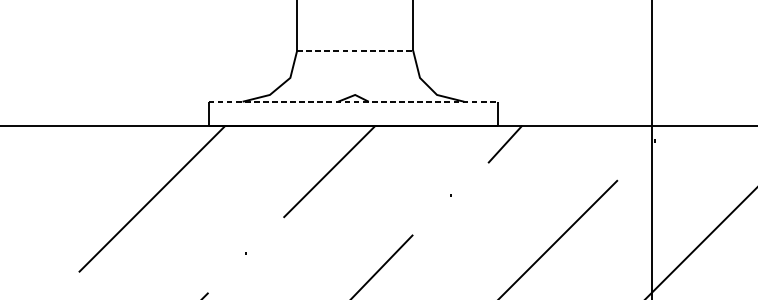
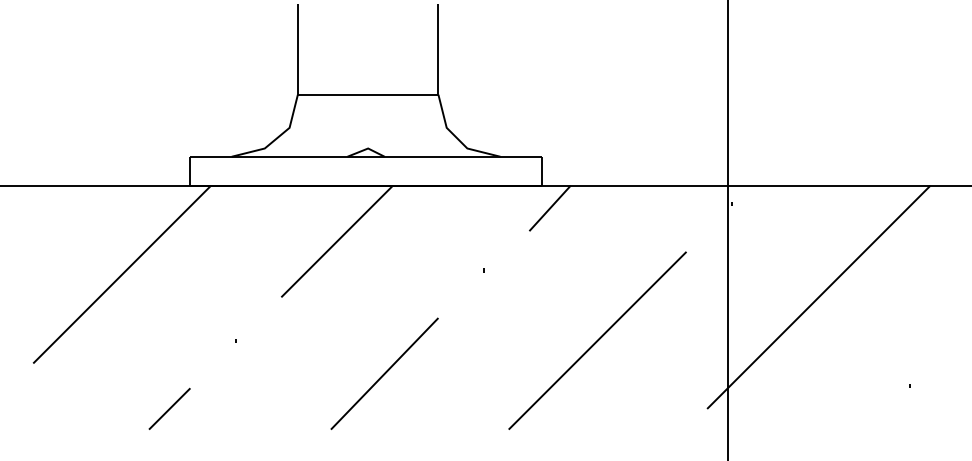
line: (355, 50) -> (368, 94), dashed -> solid
line: (353, 101) -> (366, 156), dashed -> solid

